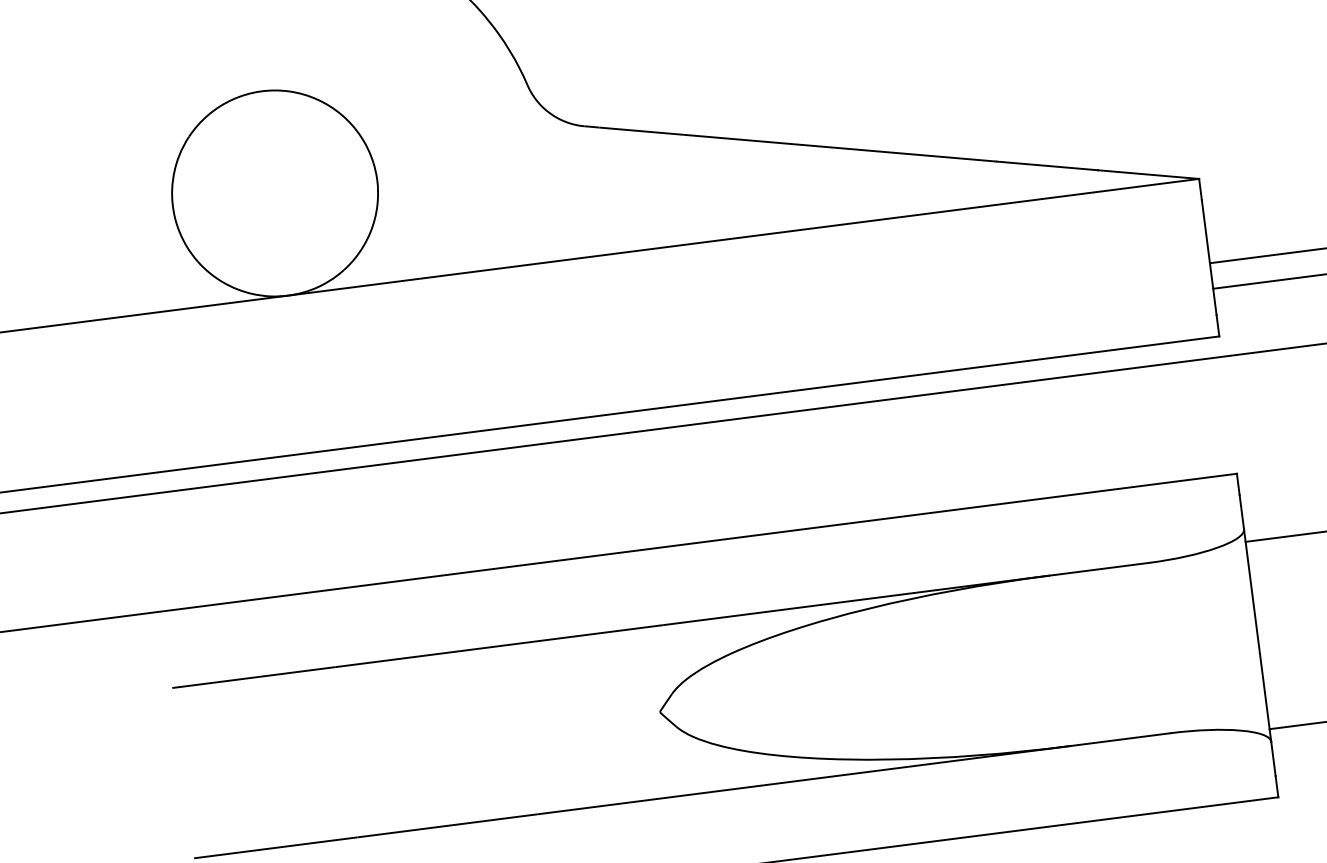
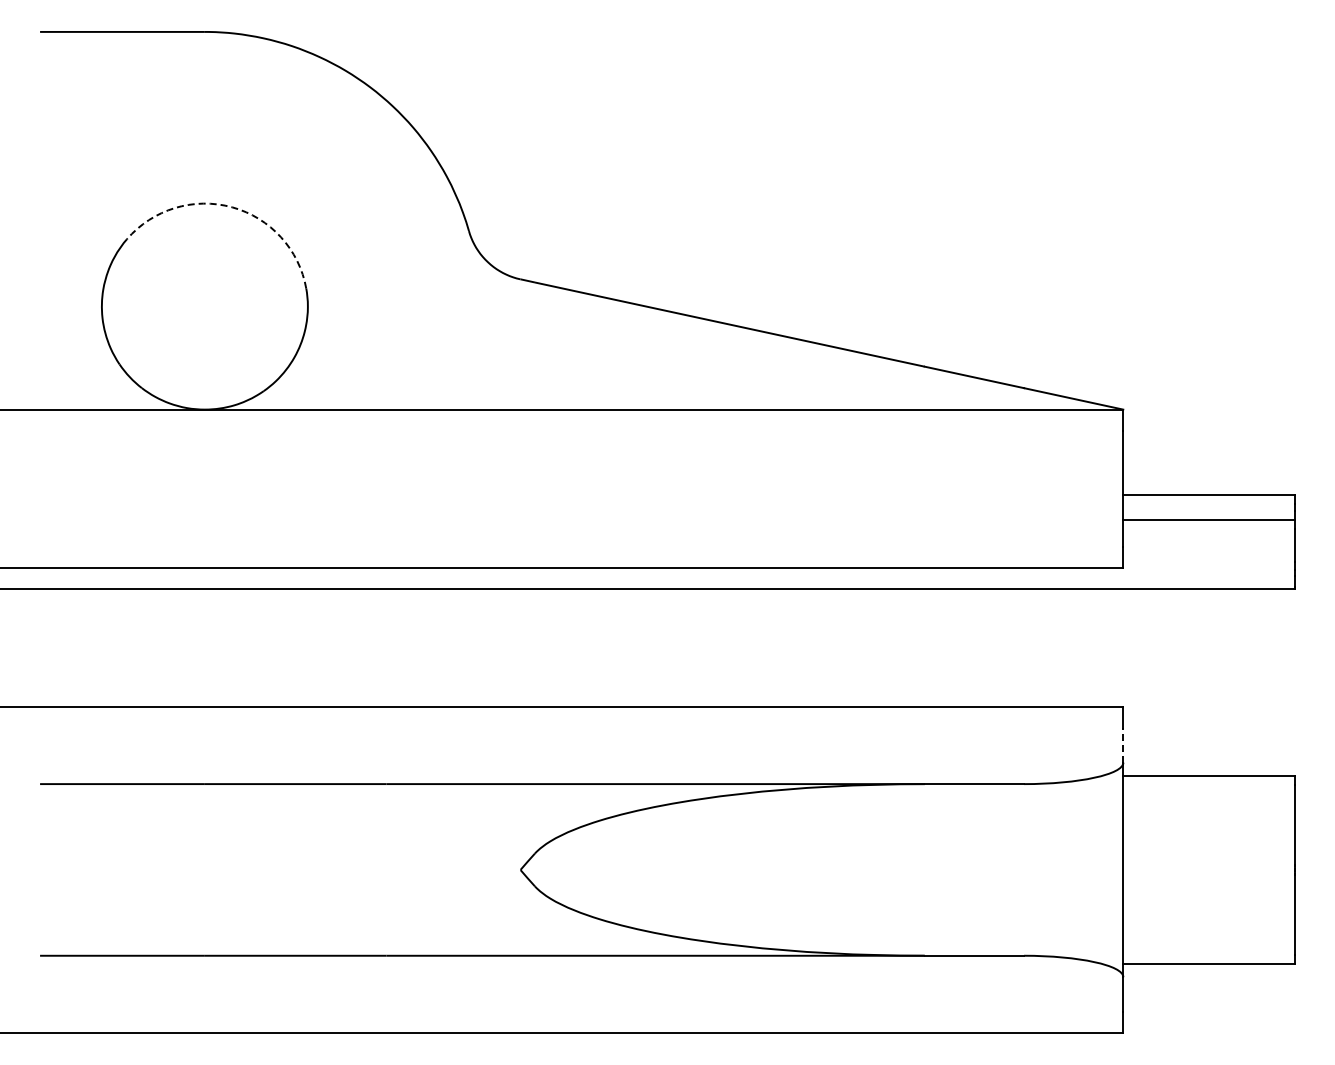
arc: (289, 91) -> (232, 207), solid -> dashed
line: (1241, 511) -> (1123, 744), solid -> dashed

